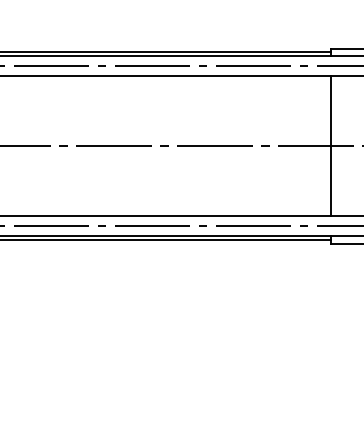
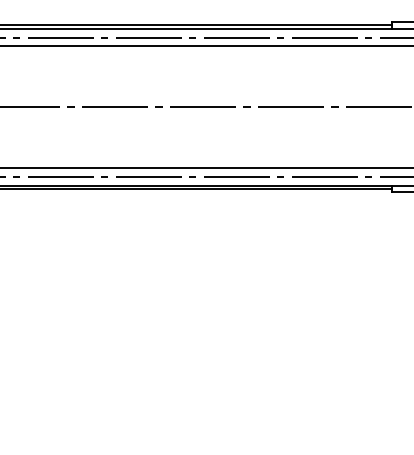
line: (331, 146) -> (392, 107), removed

